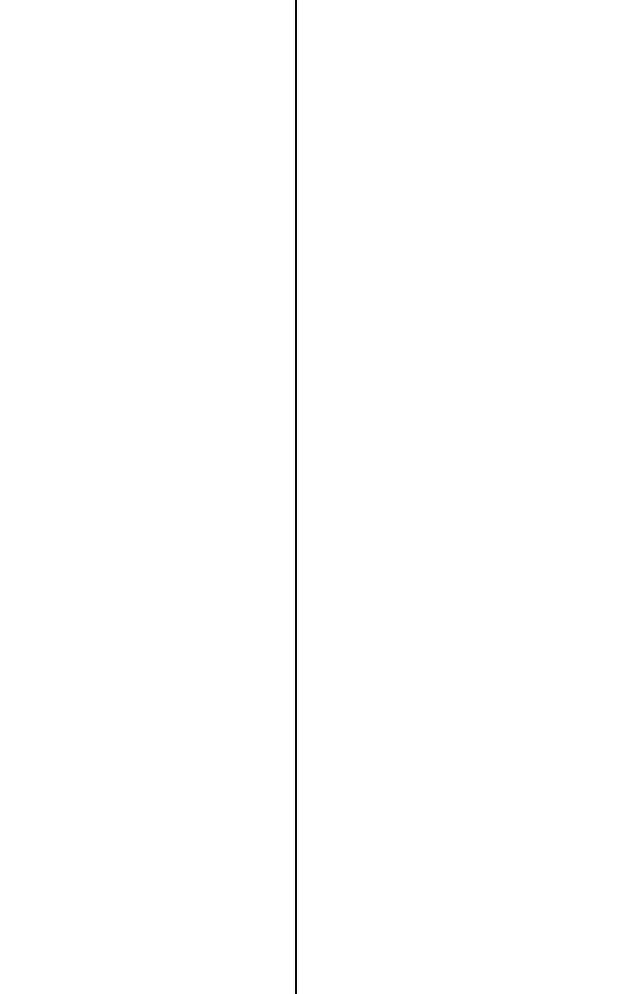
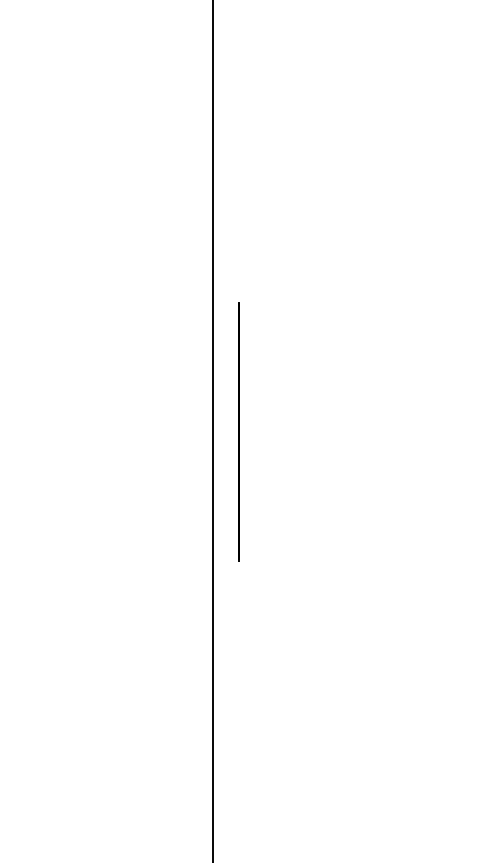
line: (330, 432) -> (238, 431), added

